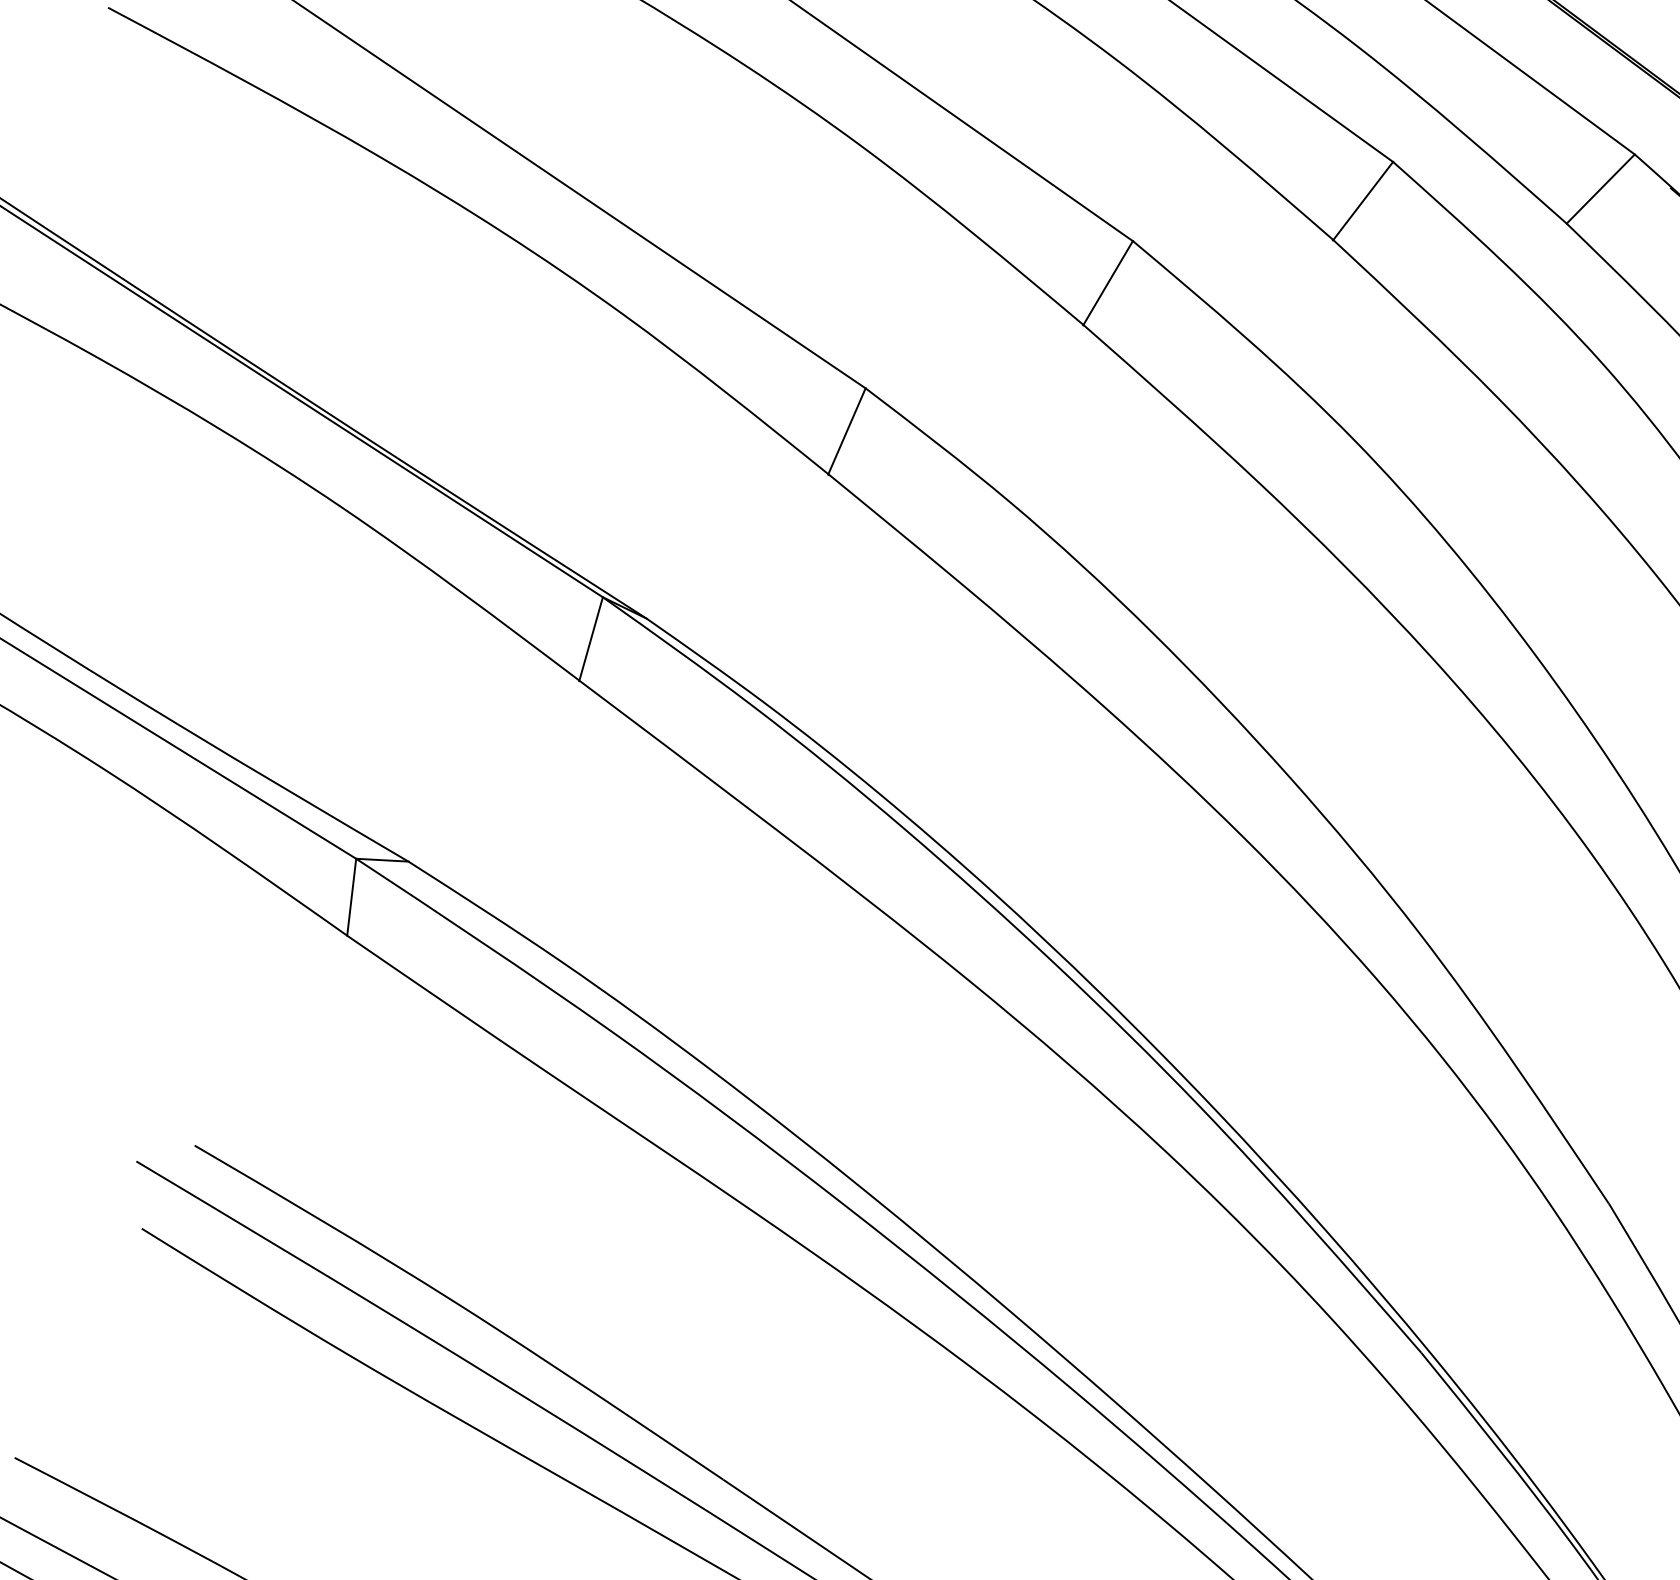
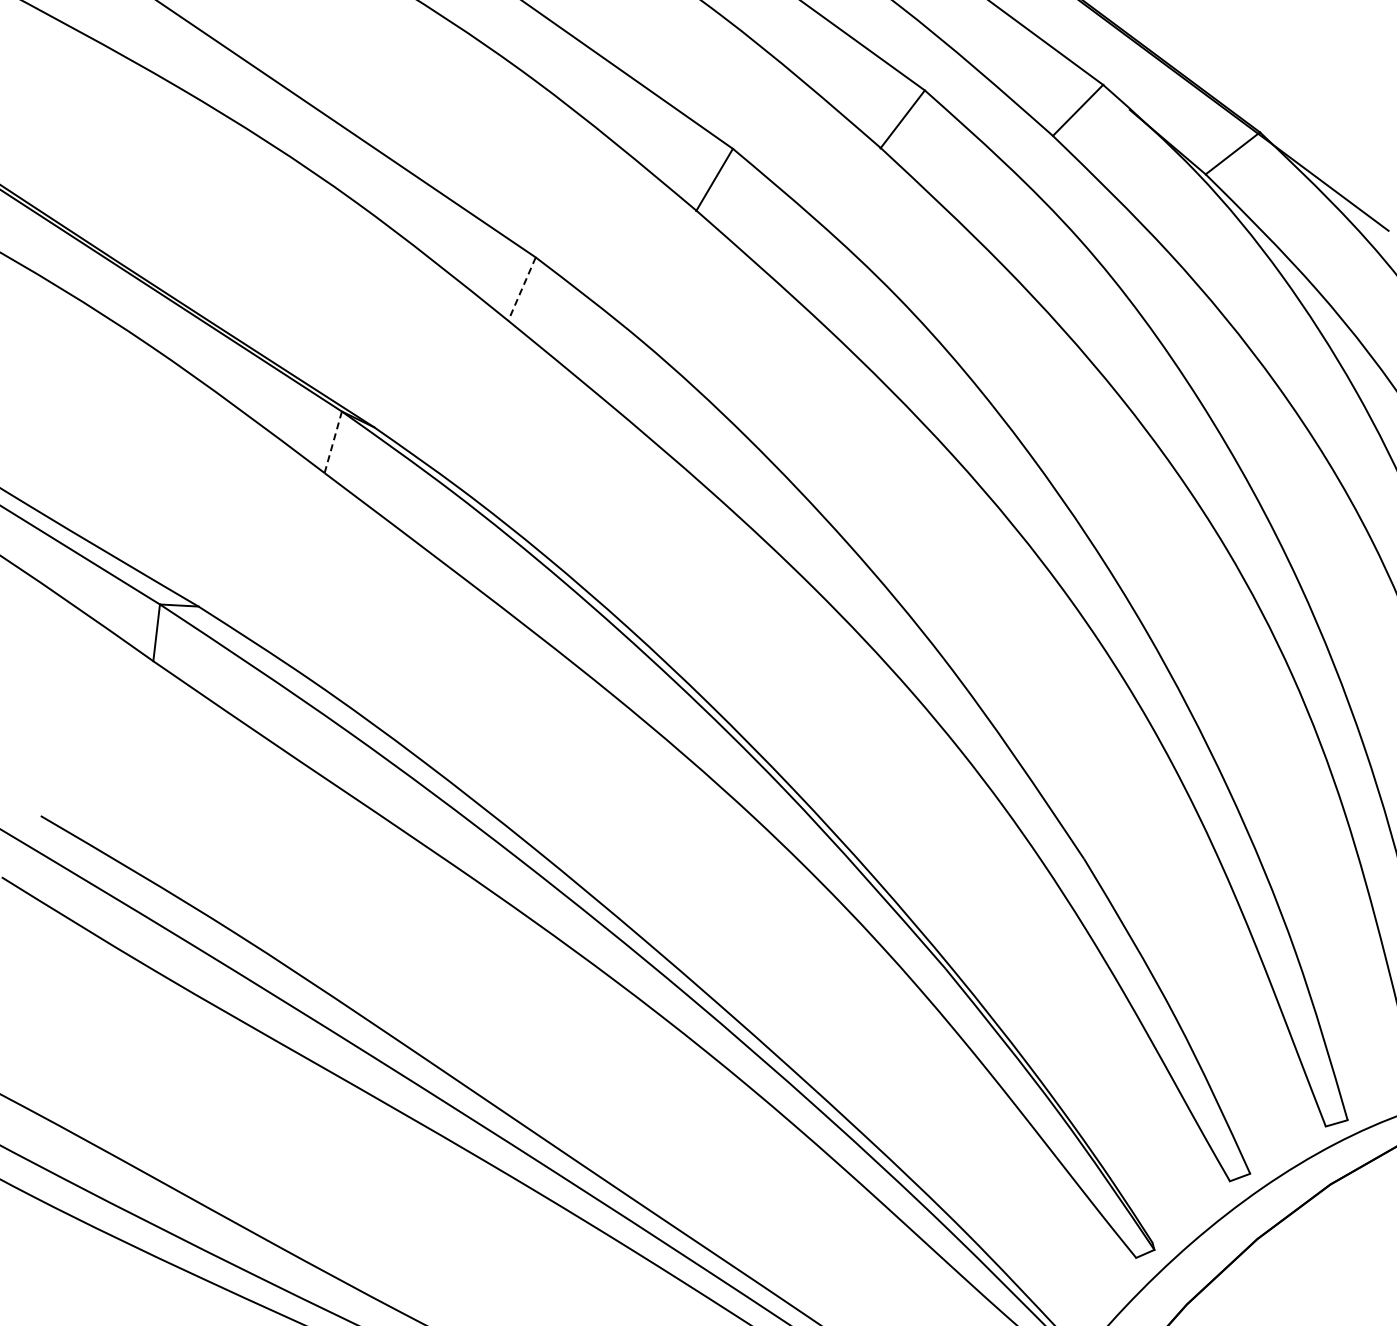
line: (846, 431) -> (521, 289), solid -> dashed
line: (591, 639) -> (333, 442), solid -> dashed

